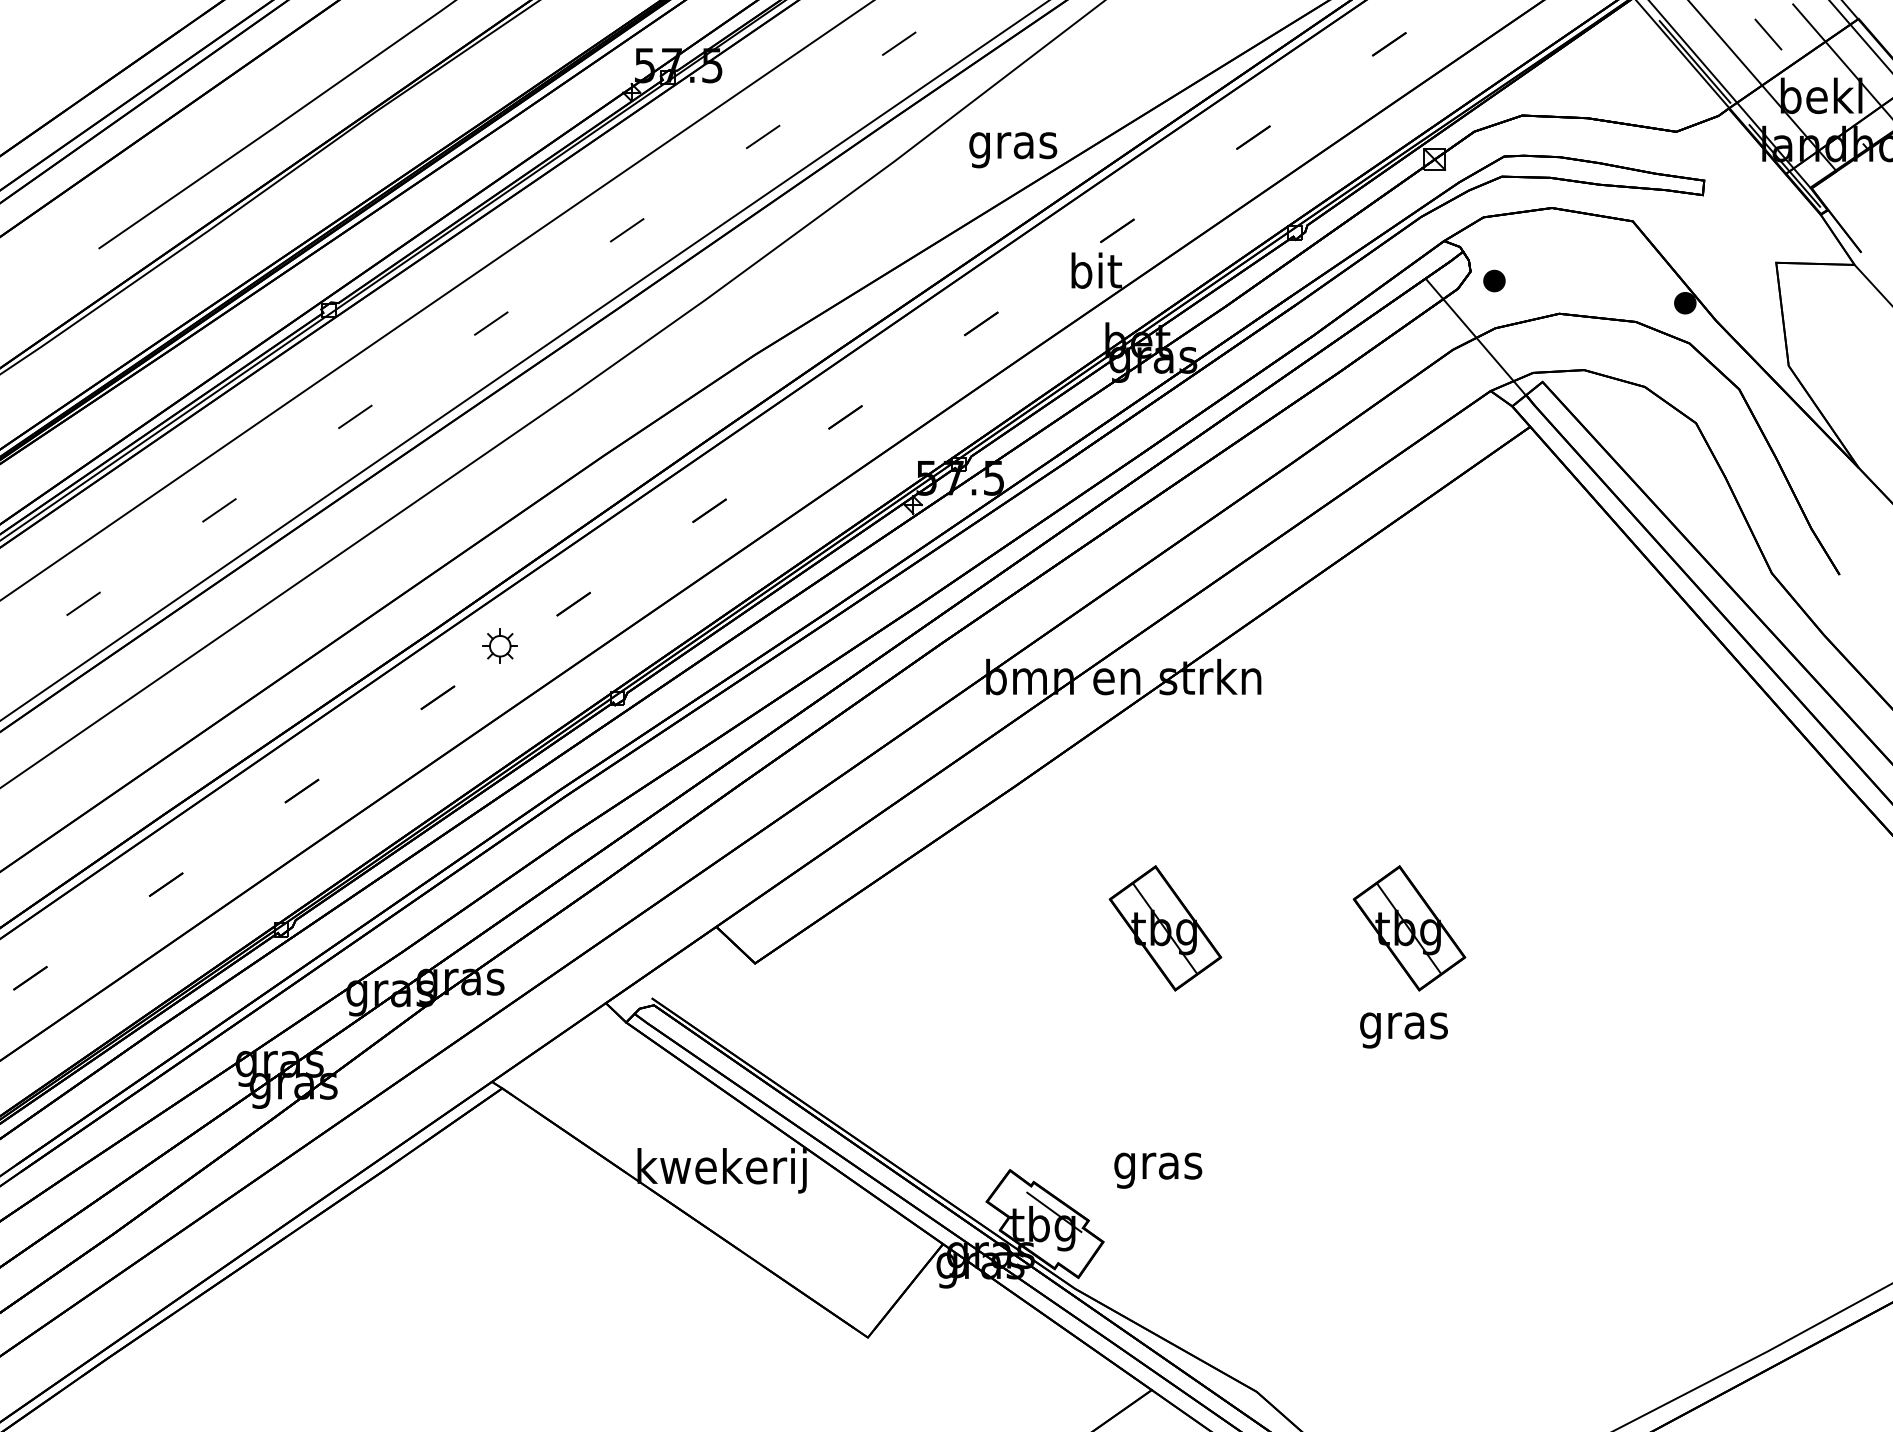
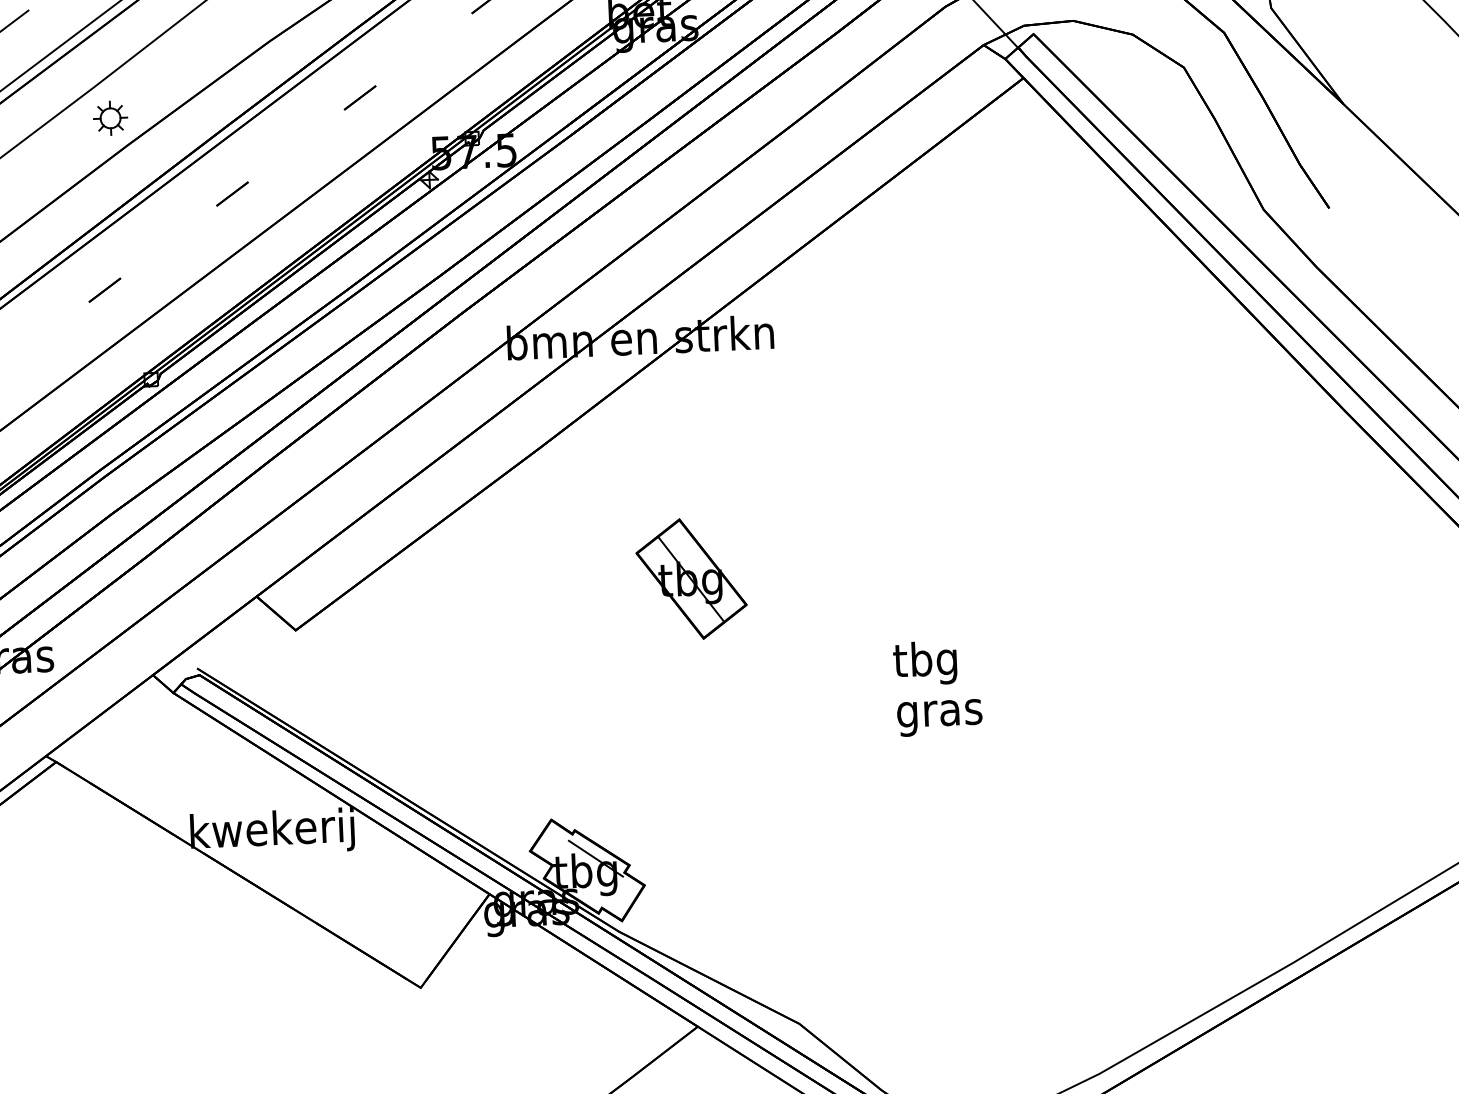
part: (499, 645) -> (109, 117), moved
part: (1409, 928) -> (927, 568), removed
text: (1403, 1025) -> (926, 663), gras -> tbg
text: (1158, 1170) -> (940, 717), moved

